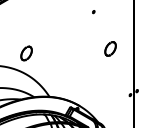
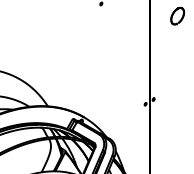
part: (110, 48) -> (121, 48), removed
part: (26, 53) -> (19, 53), removed

